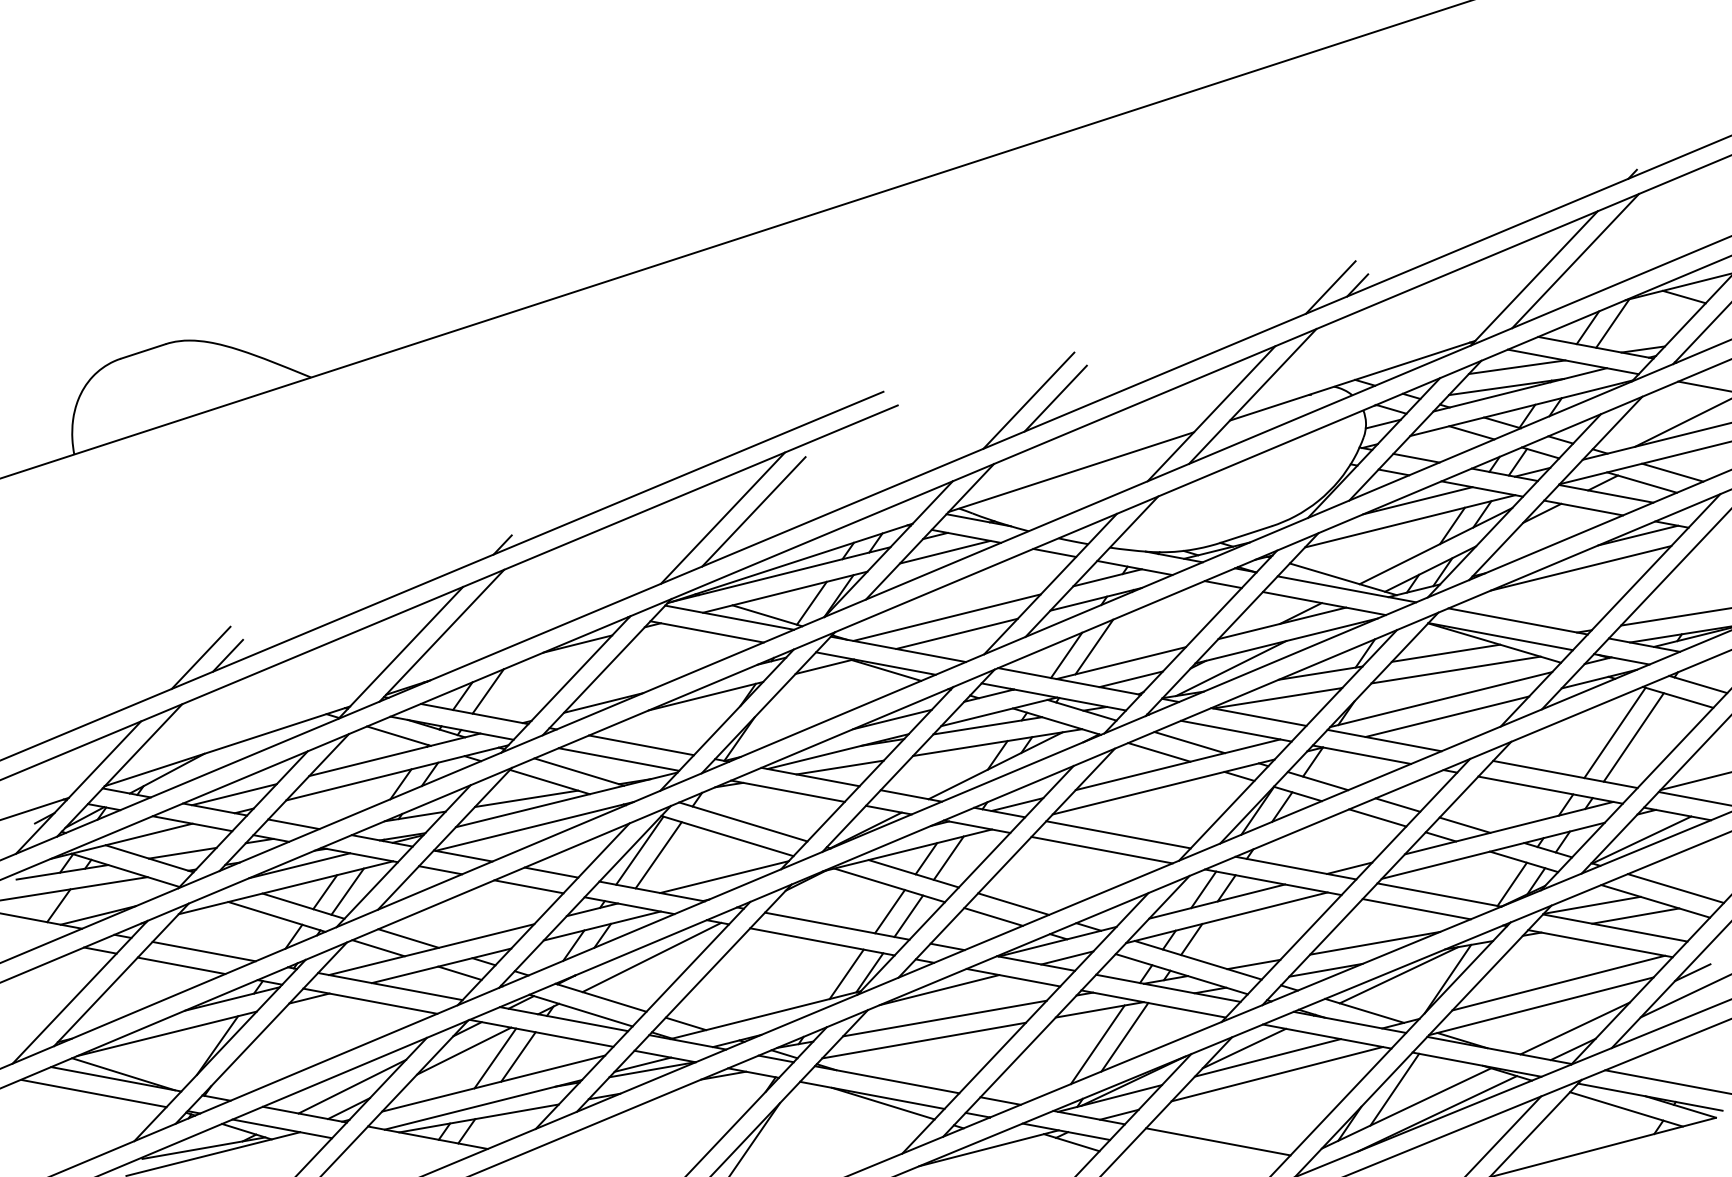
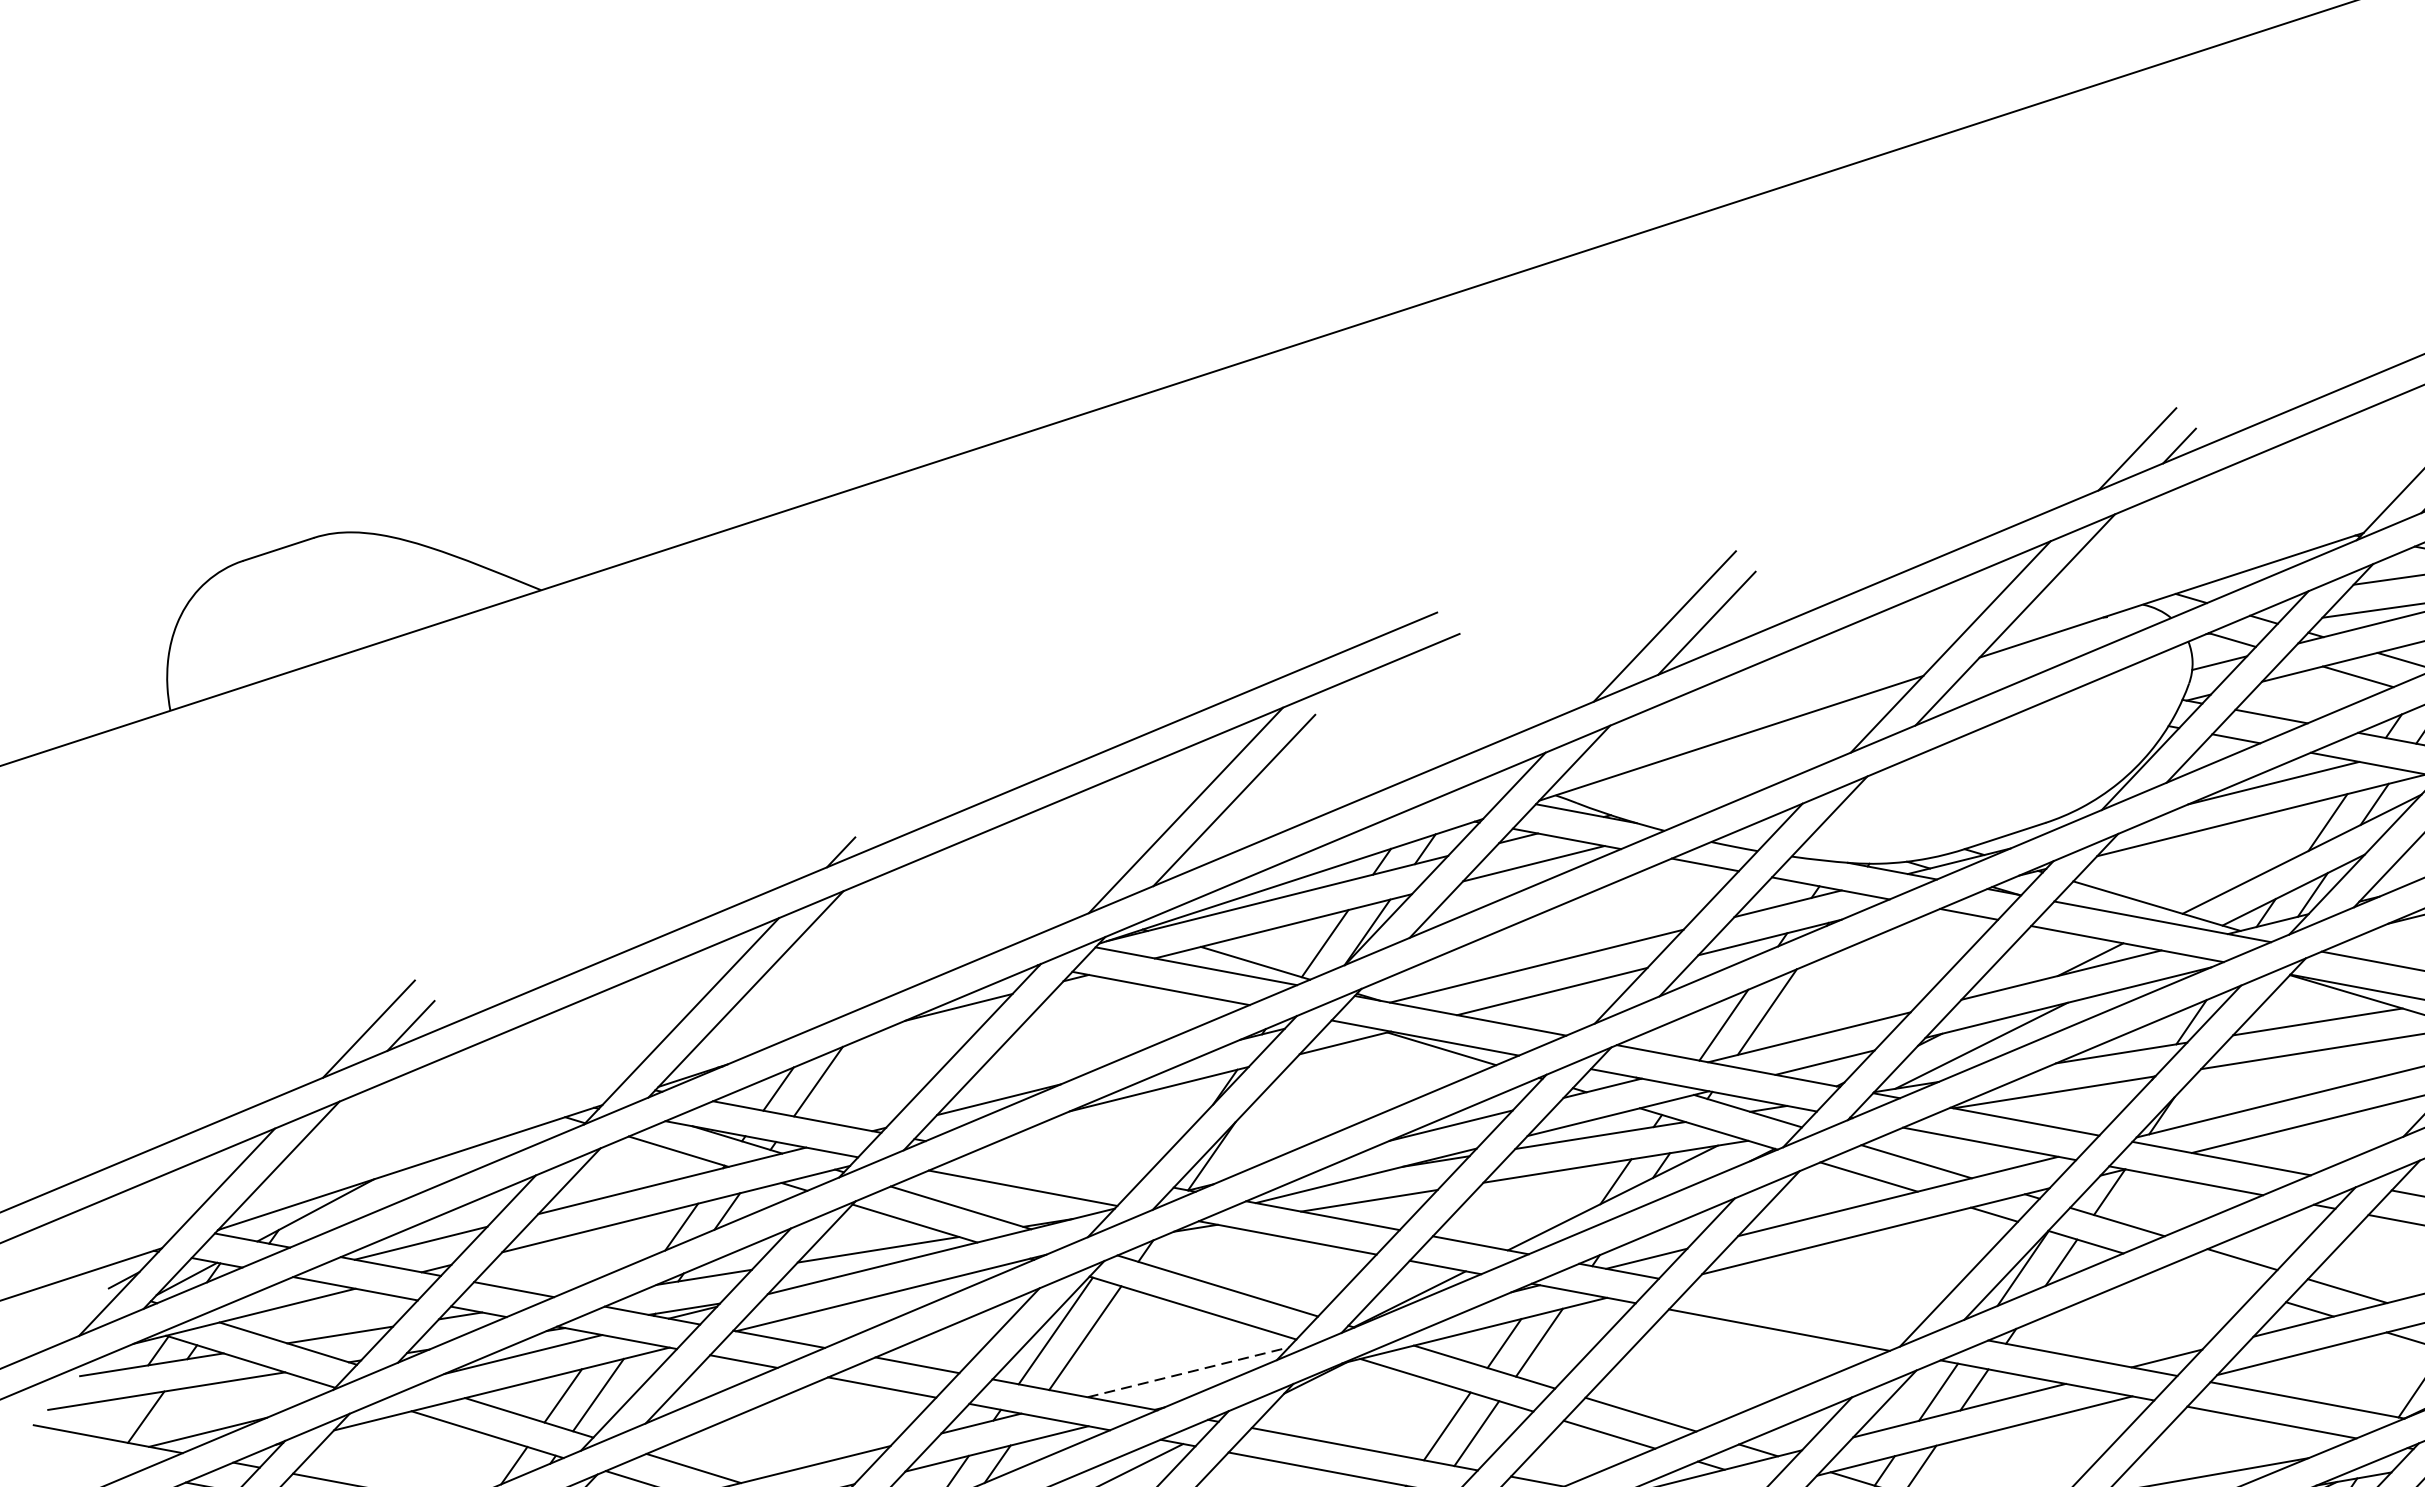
line: (641, 745) -> (1058, 1166), removed
line: (1377, 817) -> (2210, 1279), removed
line: (1118, 834) -> (1805, 1305), removed
line: (724, 876) -> (1188, 1371), solid -> dashed

